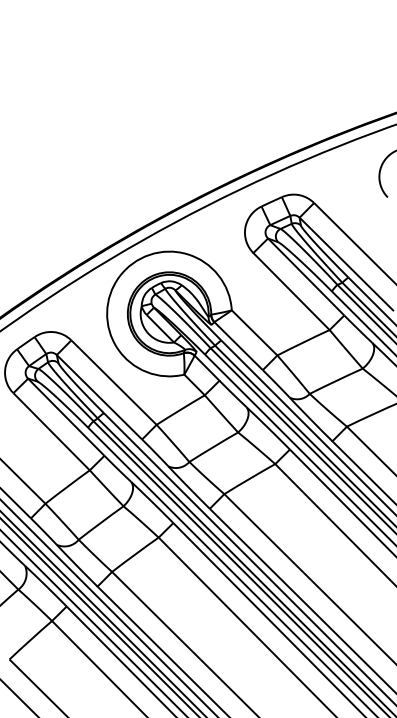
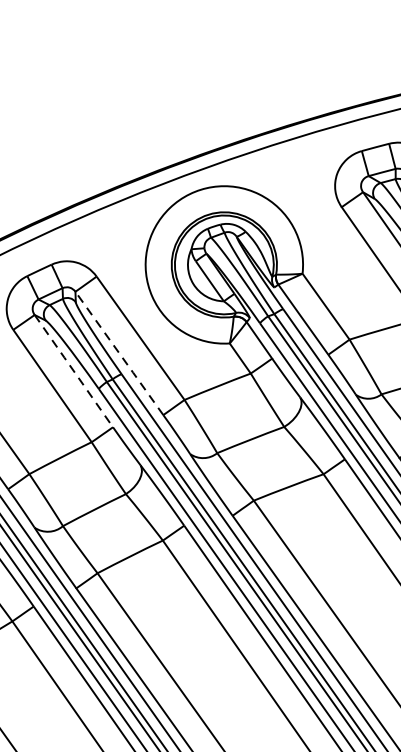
line: (100, 397) -> (120, 353), solid -> dashed
line: (66, 417) -> (74, 371), solid -> dashed

